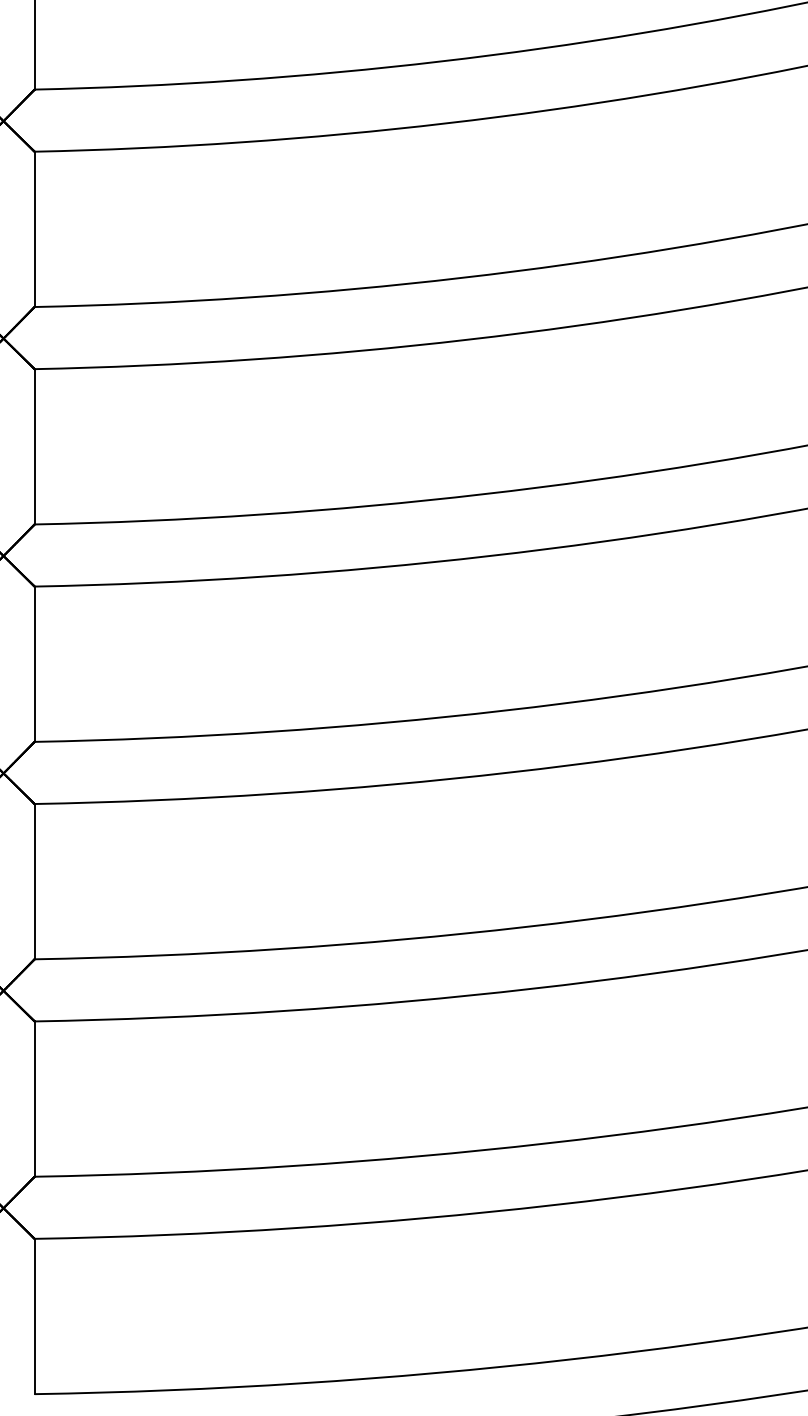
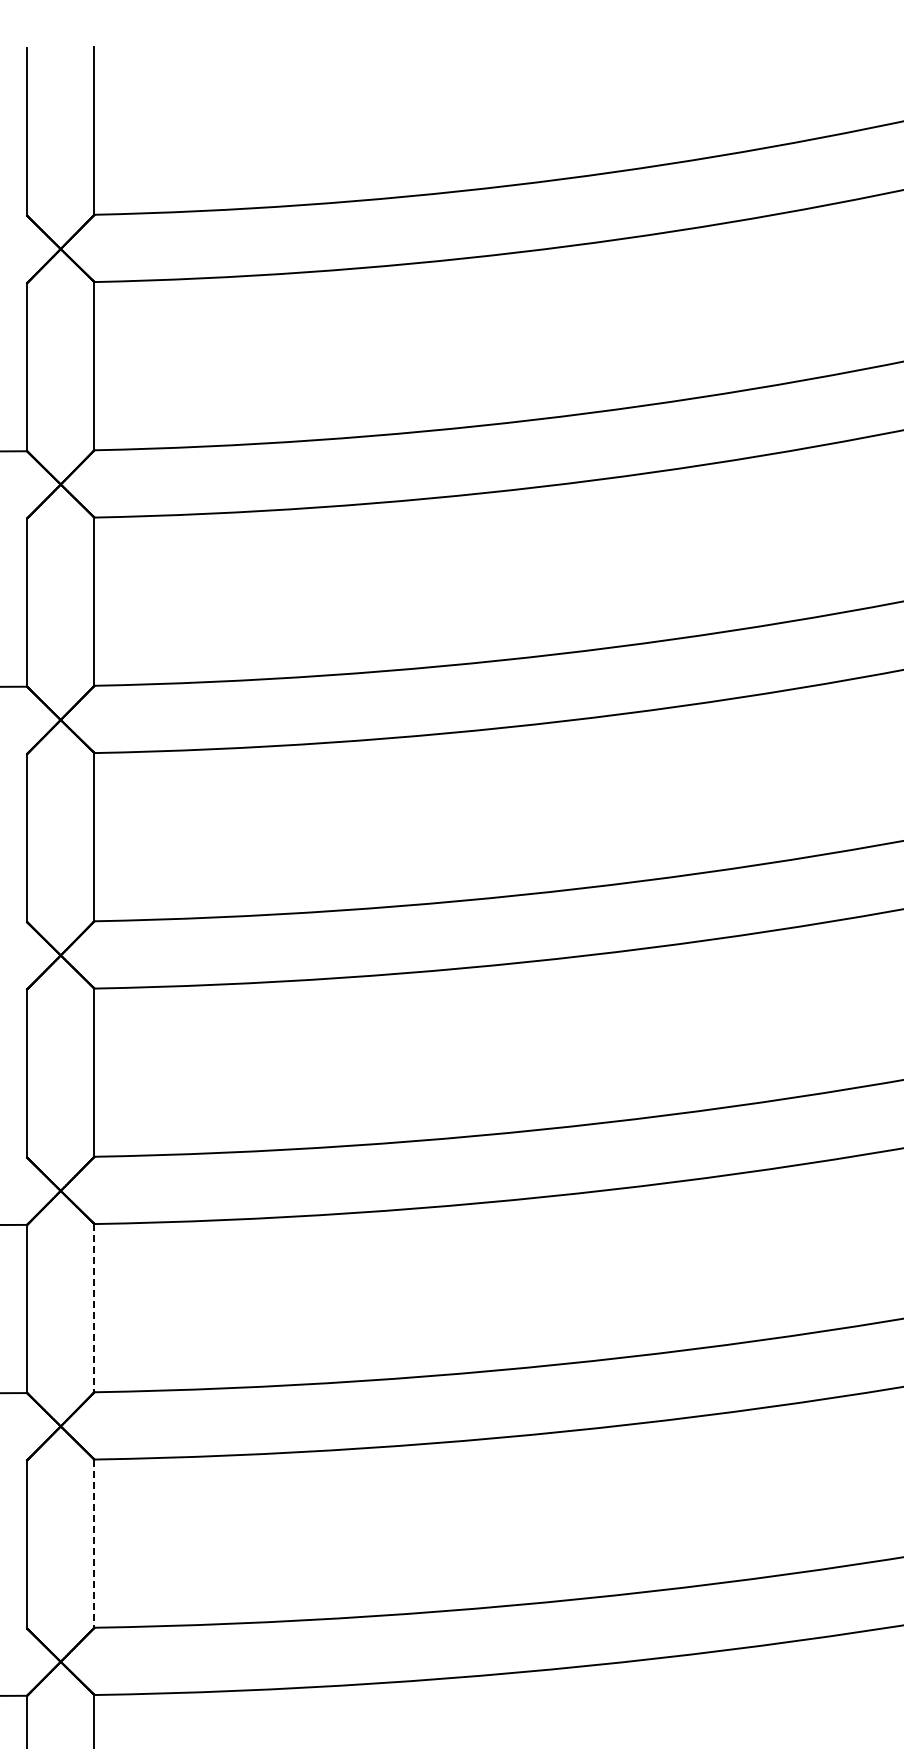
line: (34, 881) -> (94, 1308), solid -> dashed
line: (34, 1099) -> (94, 1544), solid -> dashed

